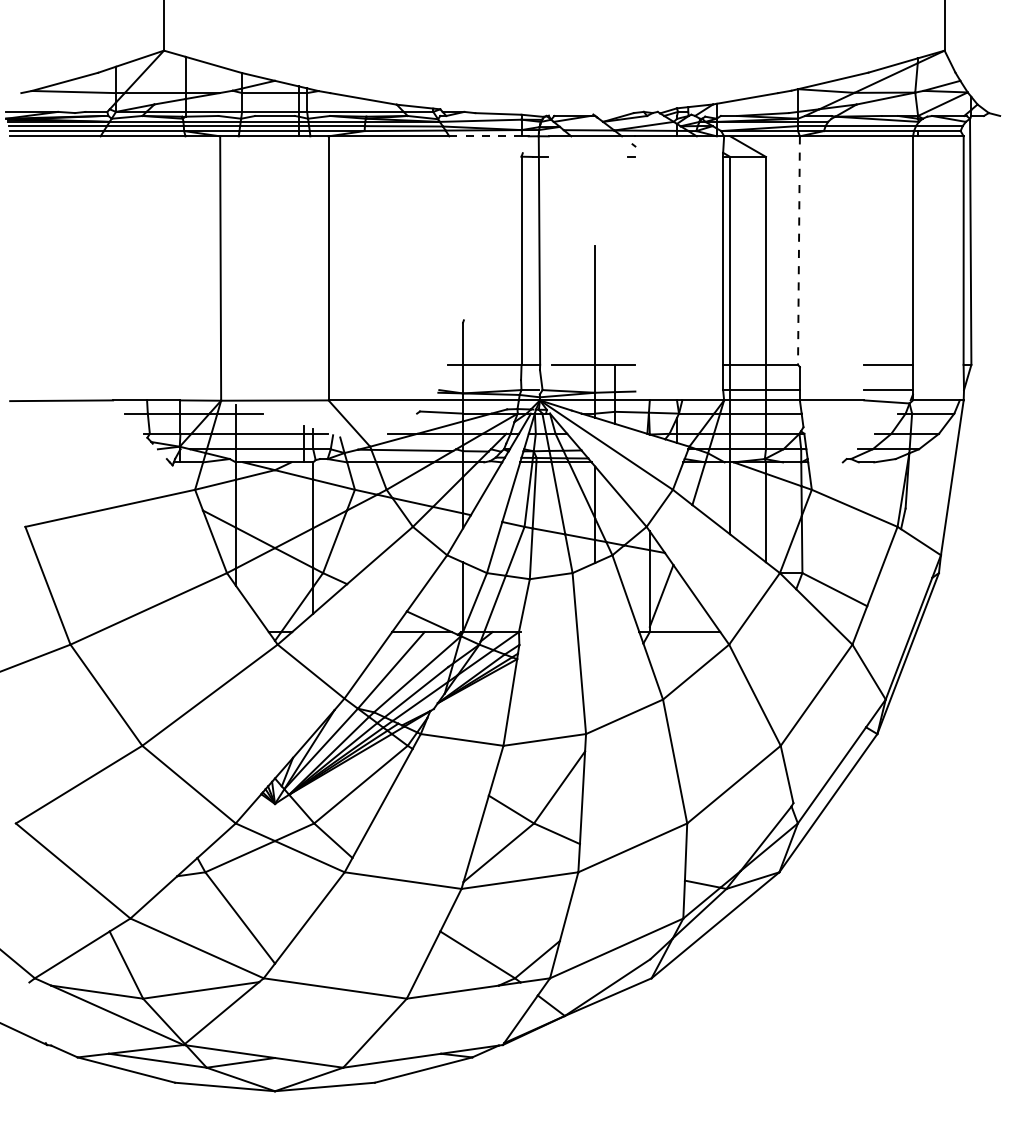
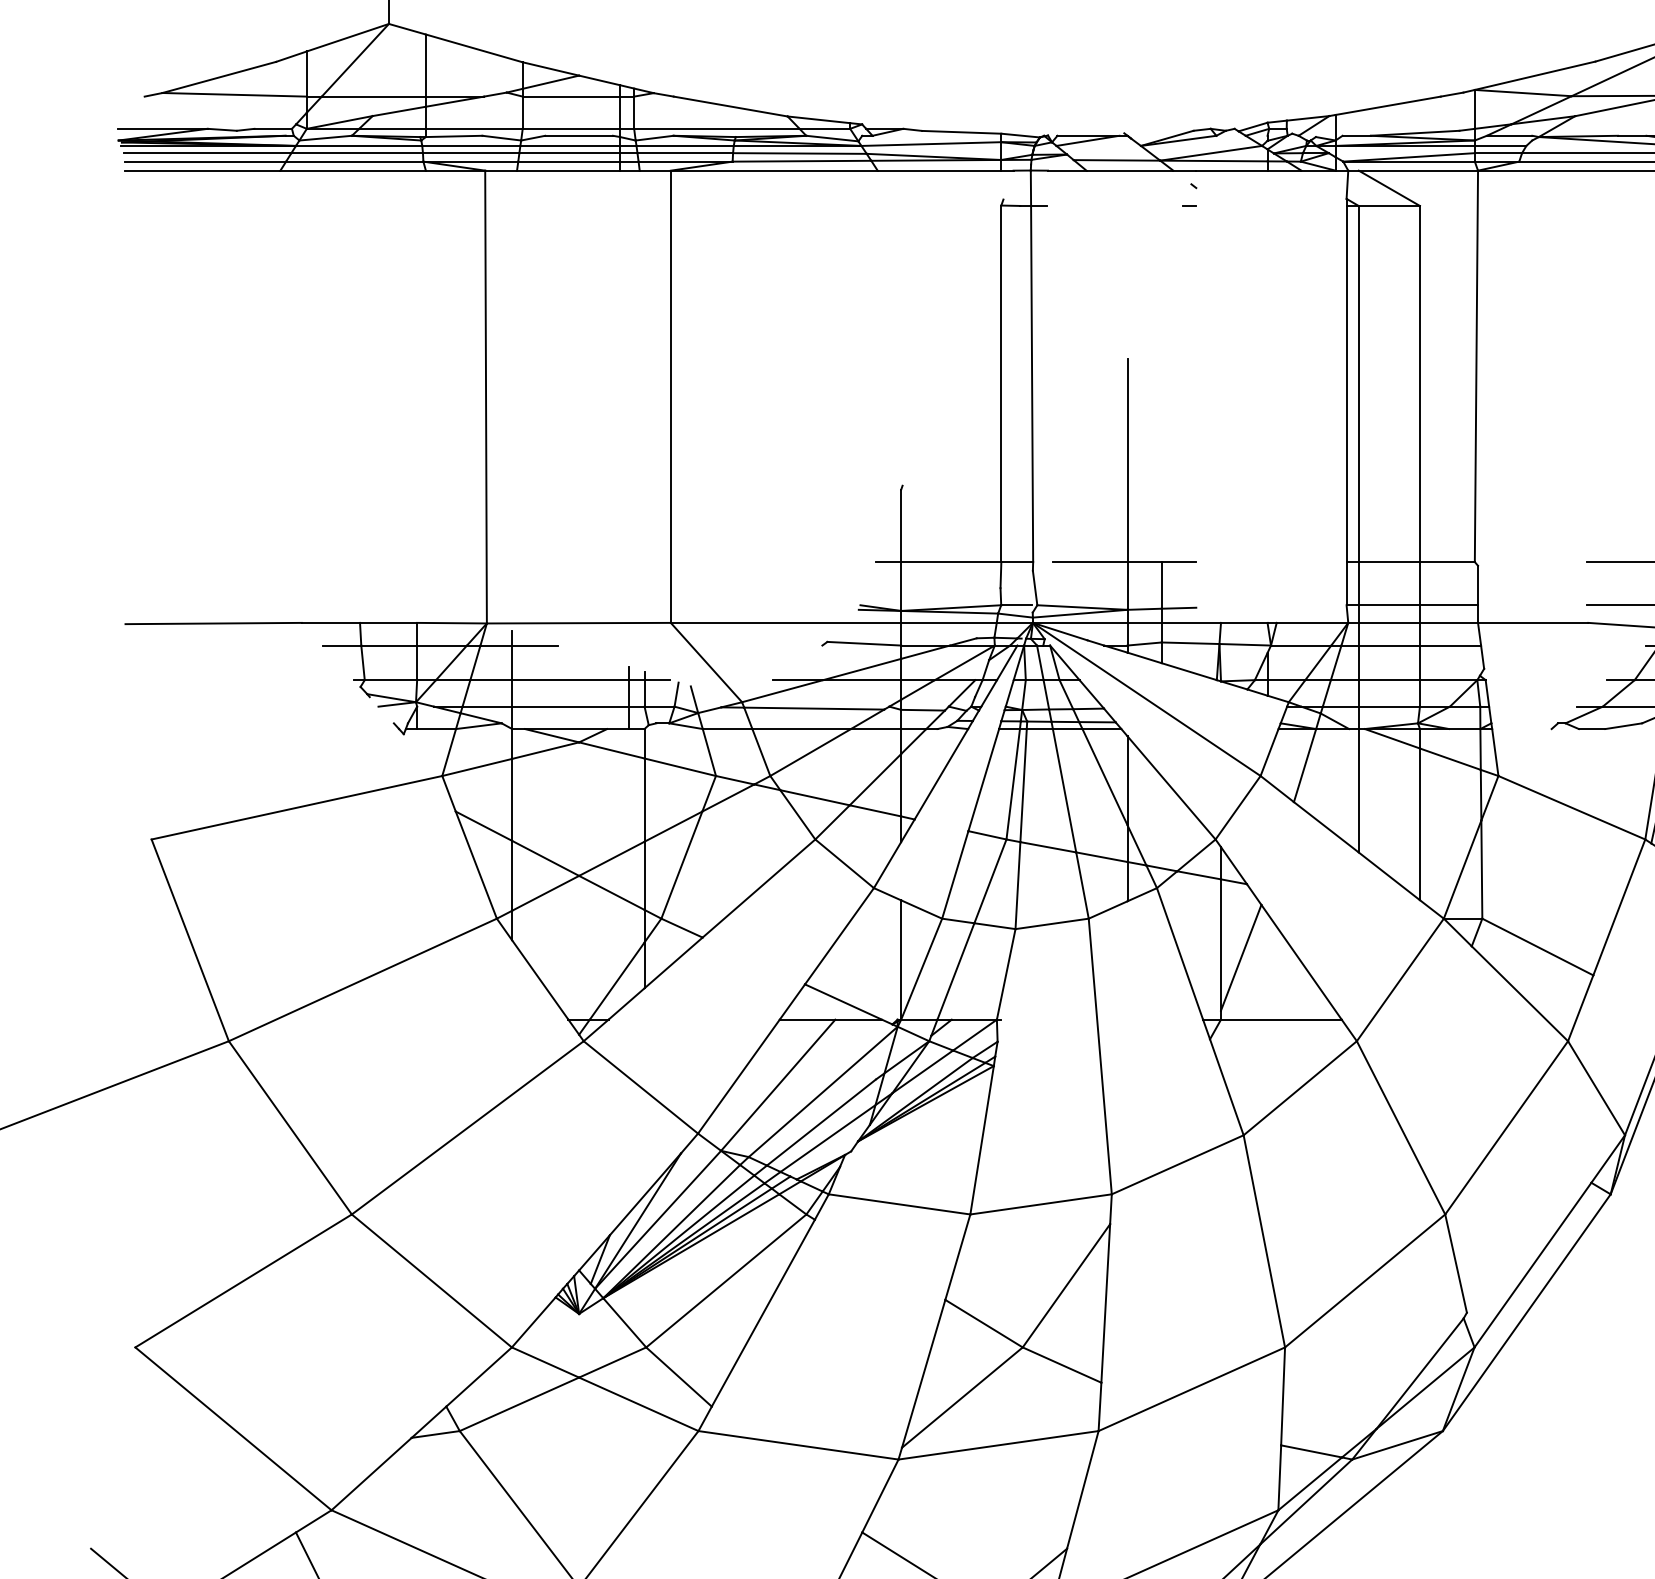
line: (485, 136) -> (939, 170), dashed -> solid
line: (798, 251) -> (1475, 367), dashed -> solid

